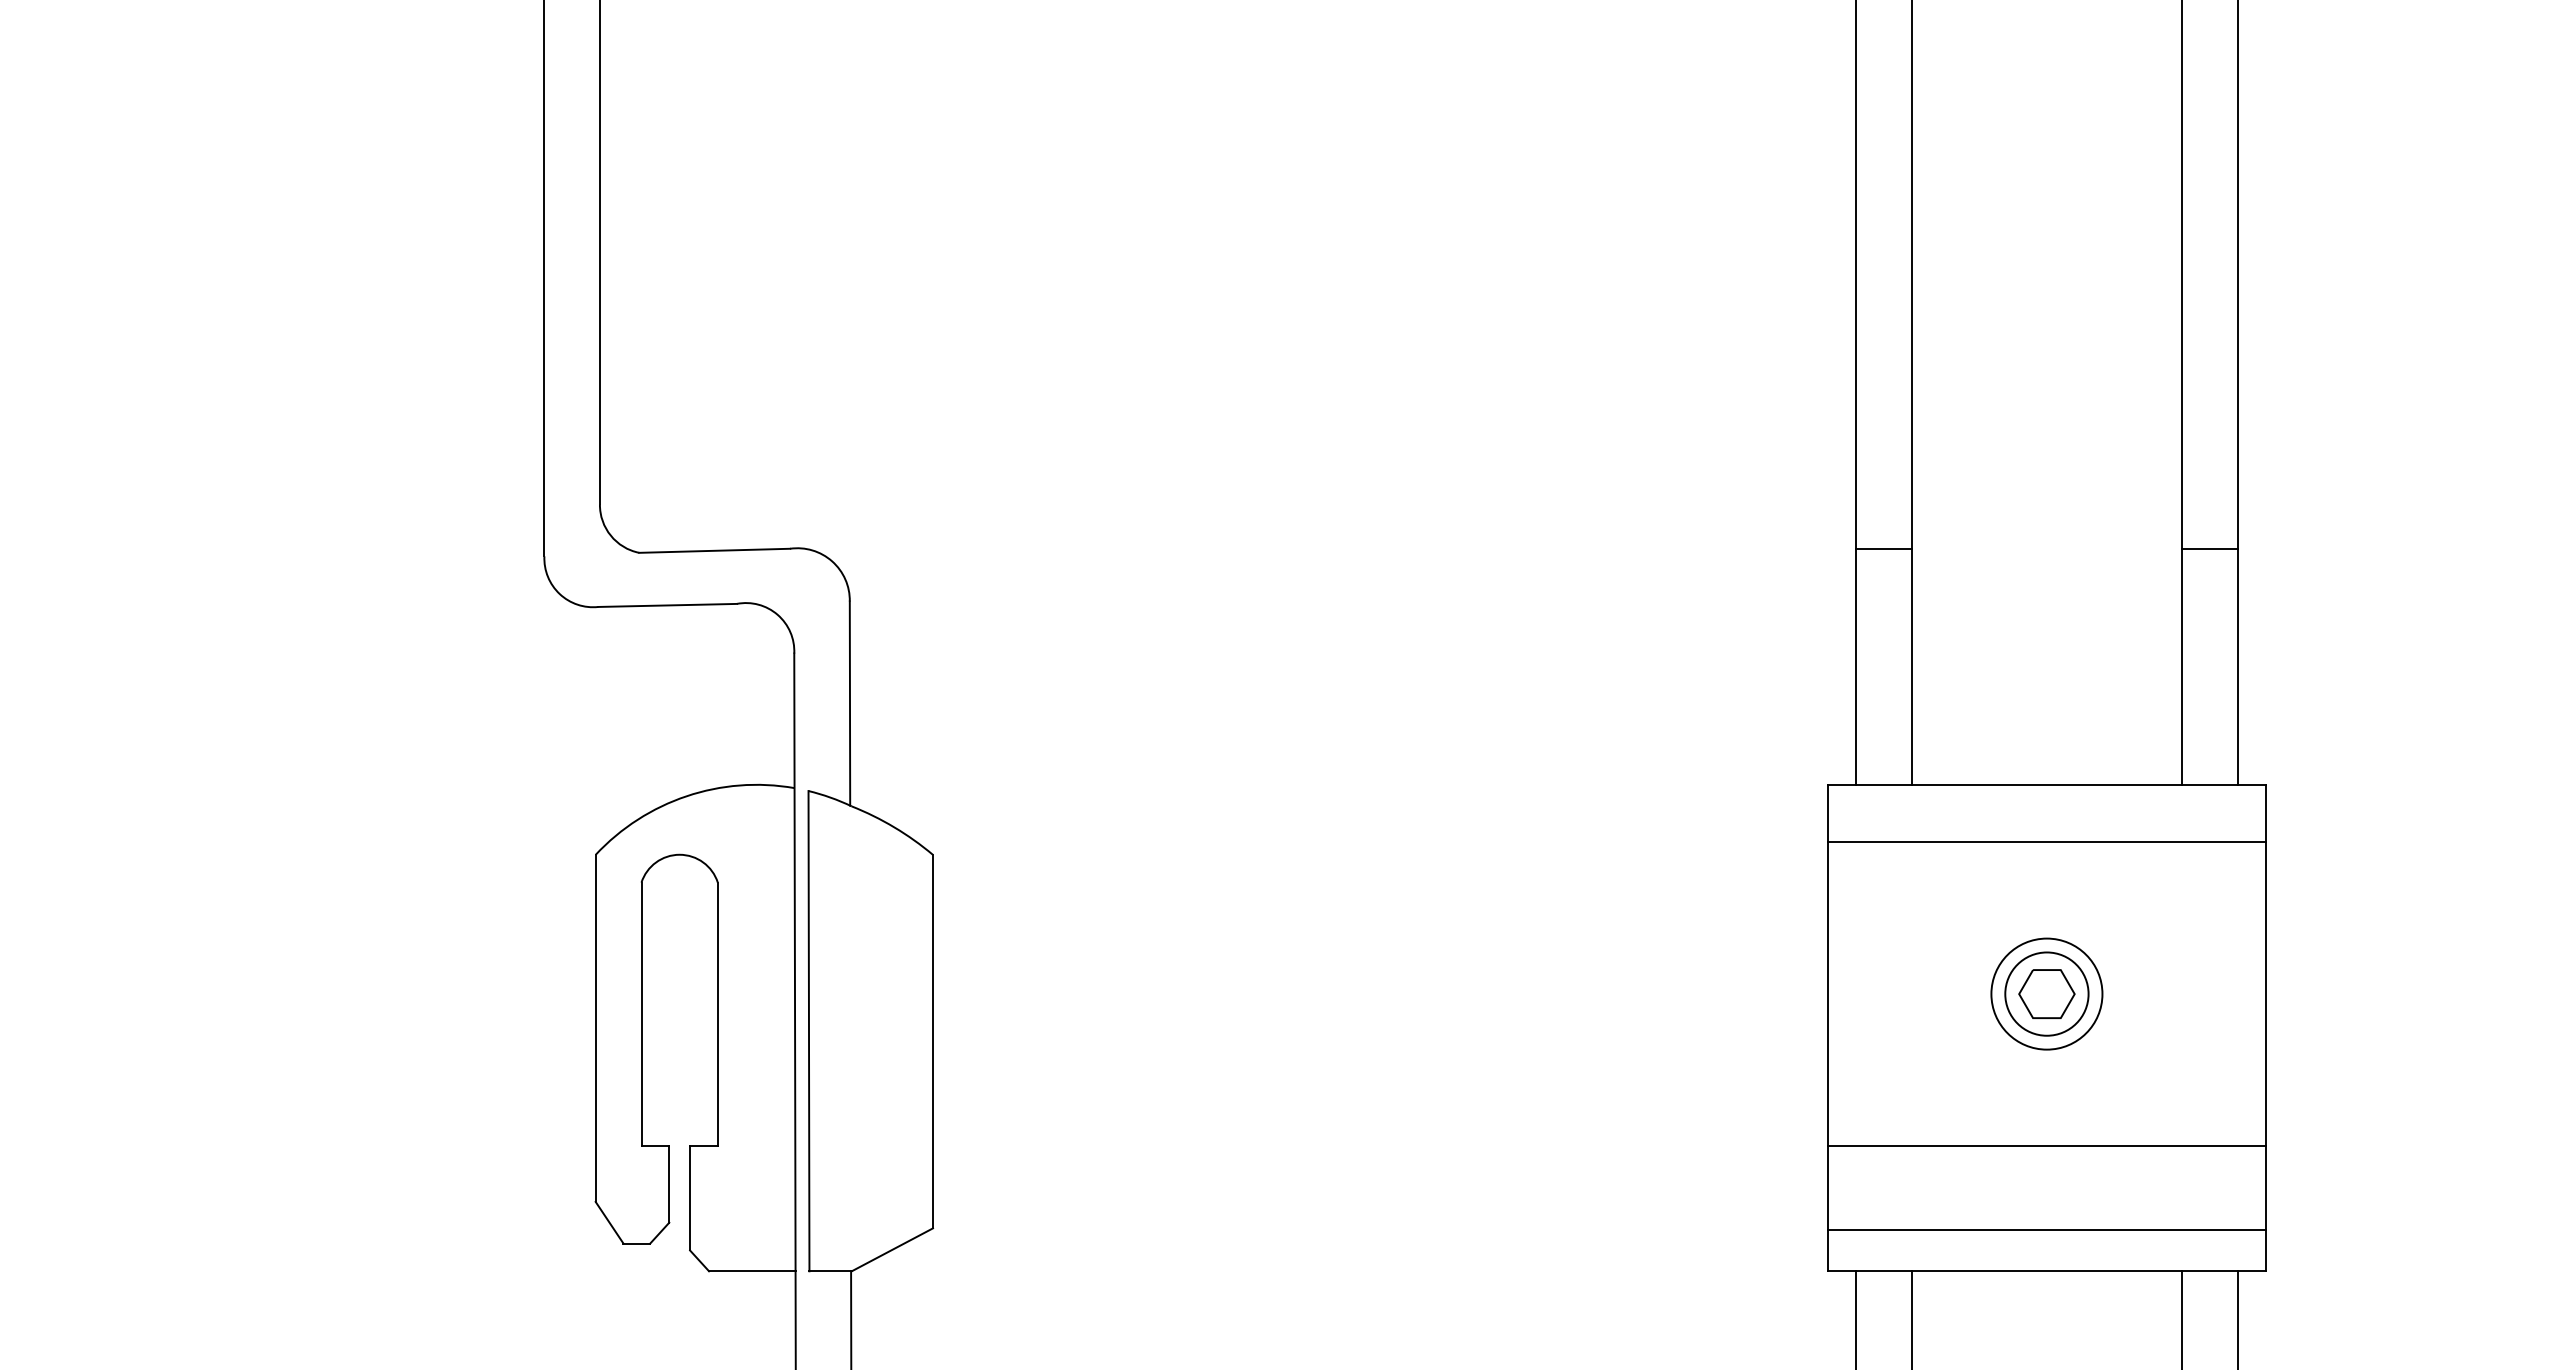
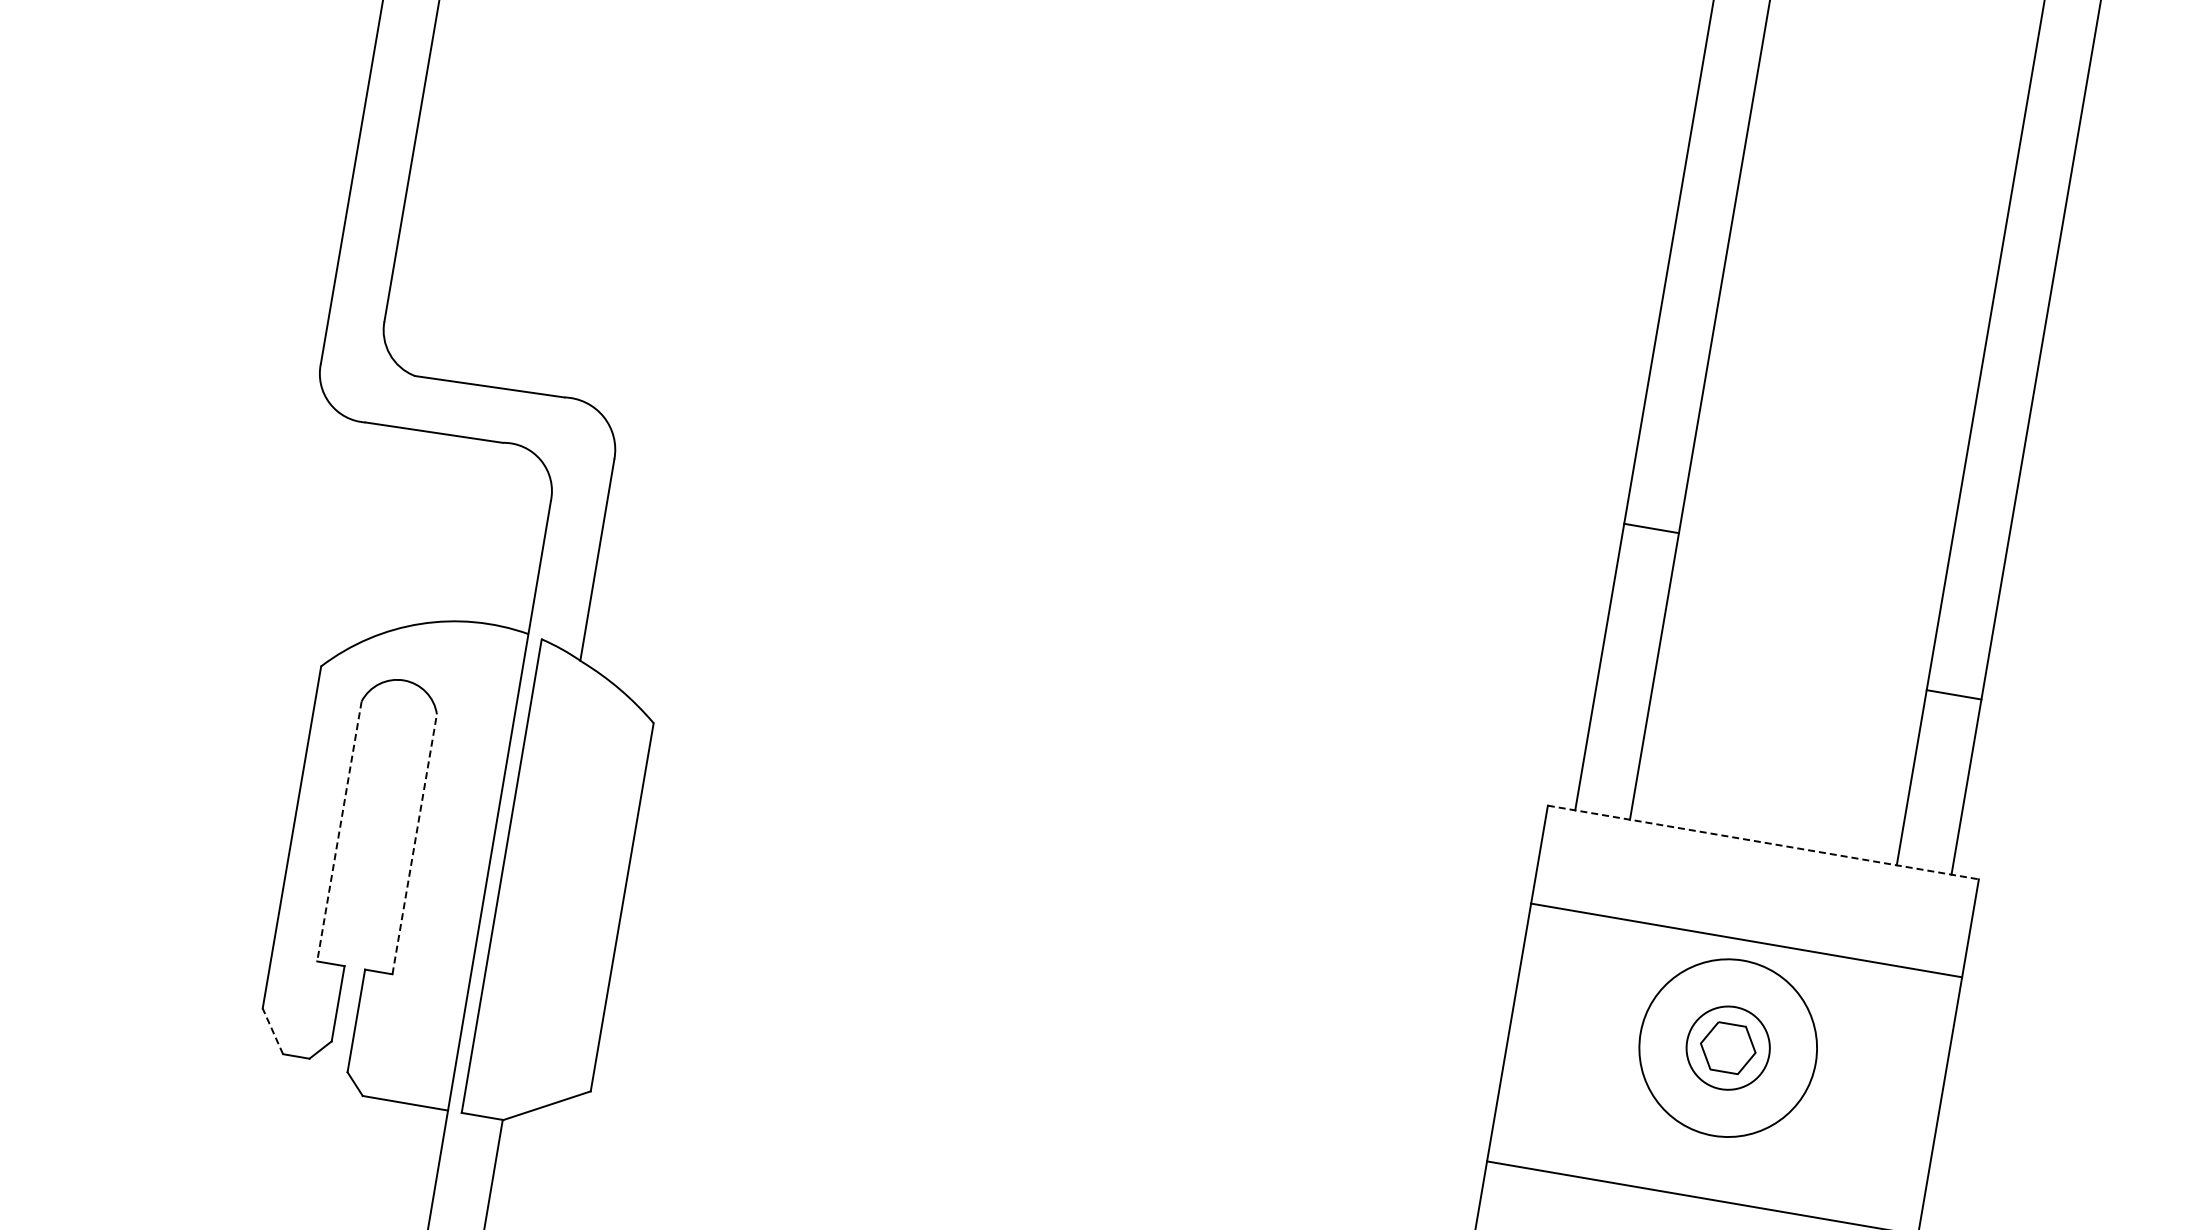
line: (1883, 548) -> (1651, 528), moved
line: (2209, 548) -> (1953, 694), moved
line: (2046, 785) -> (1762, 842), solid -> dashed
line: (2046, 841) -> (1746, 940), moved
circle: (2046, 993) -> (1727, 1047), size x1.6
line: (641, 1014) -> (339, 831), solid -> dashed
line: (717, 1014) -> (414, 844), solid -> dashed
line: (609, 1222) -> (272, 1031), solid -> dashed

